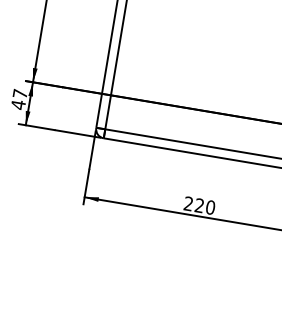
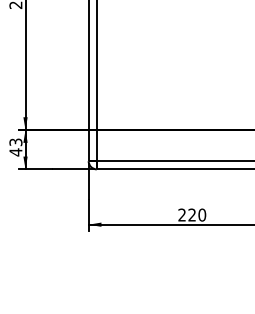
text: (19, 94) -> (15, 142), 47 -> 43

